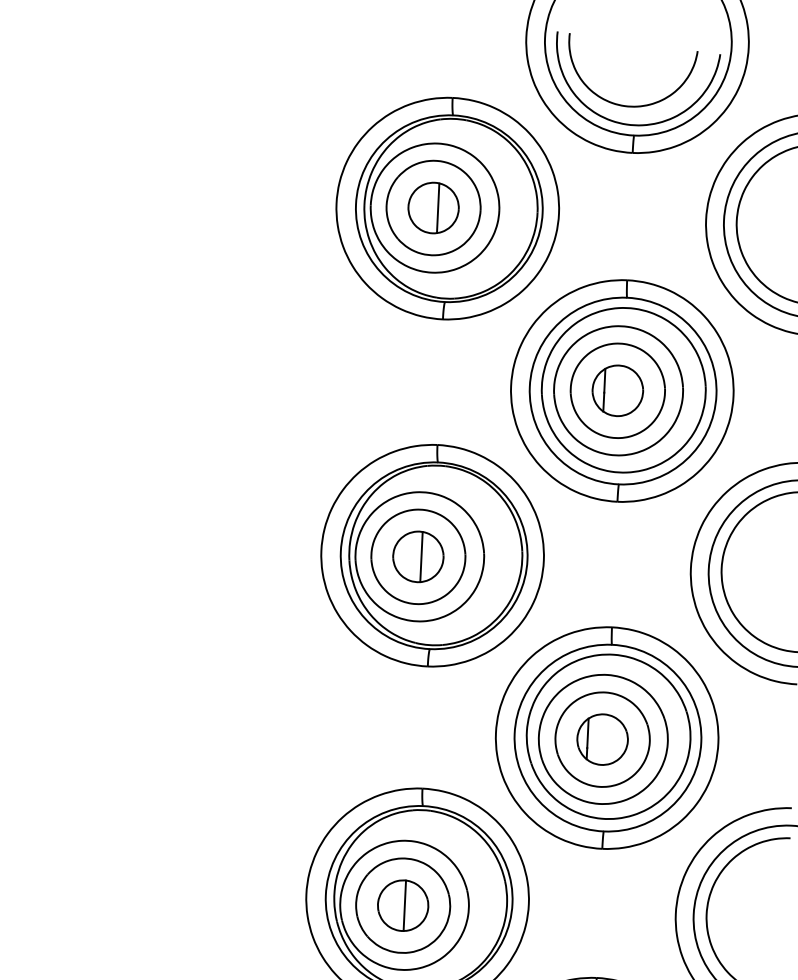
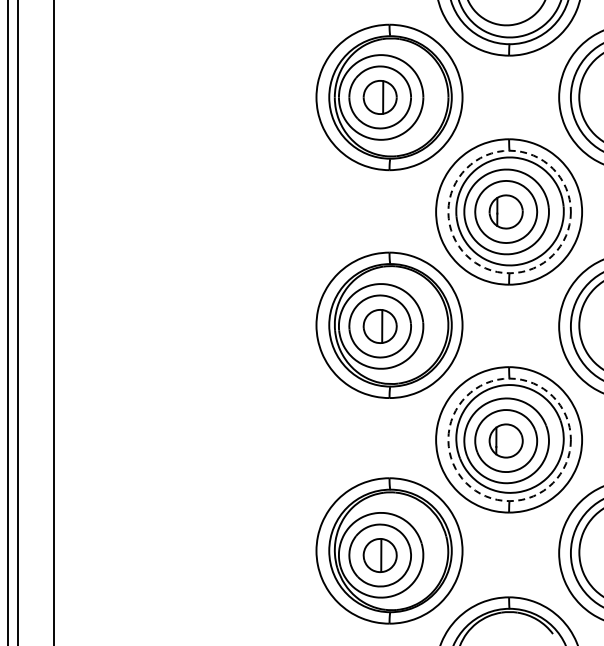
circle: (622, 390) -> (509, 211), solid -> dashed
circle: (607, 737) -> (509, 439), solid -> dashed

